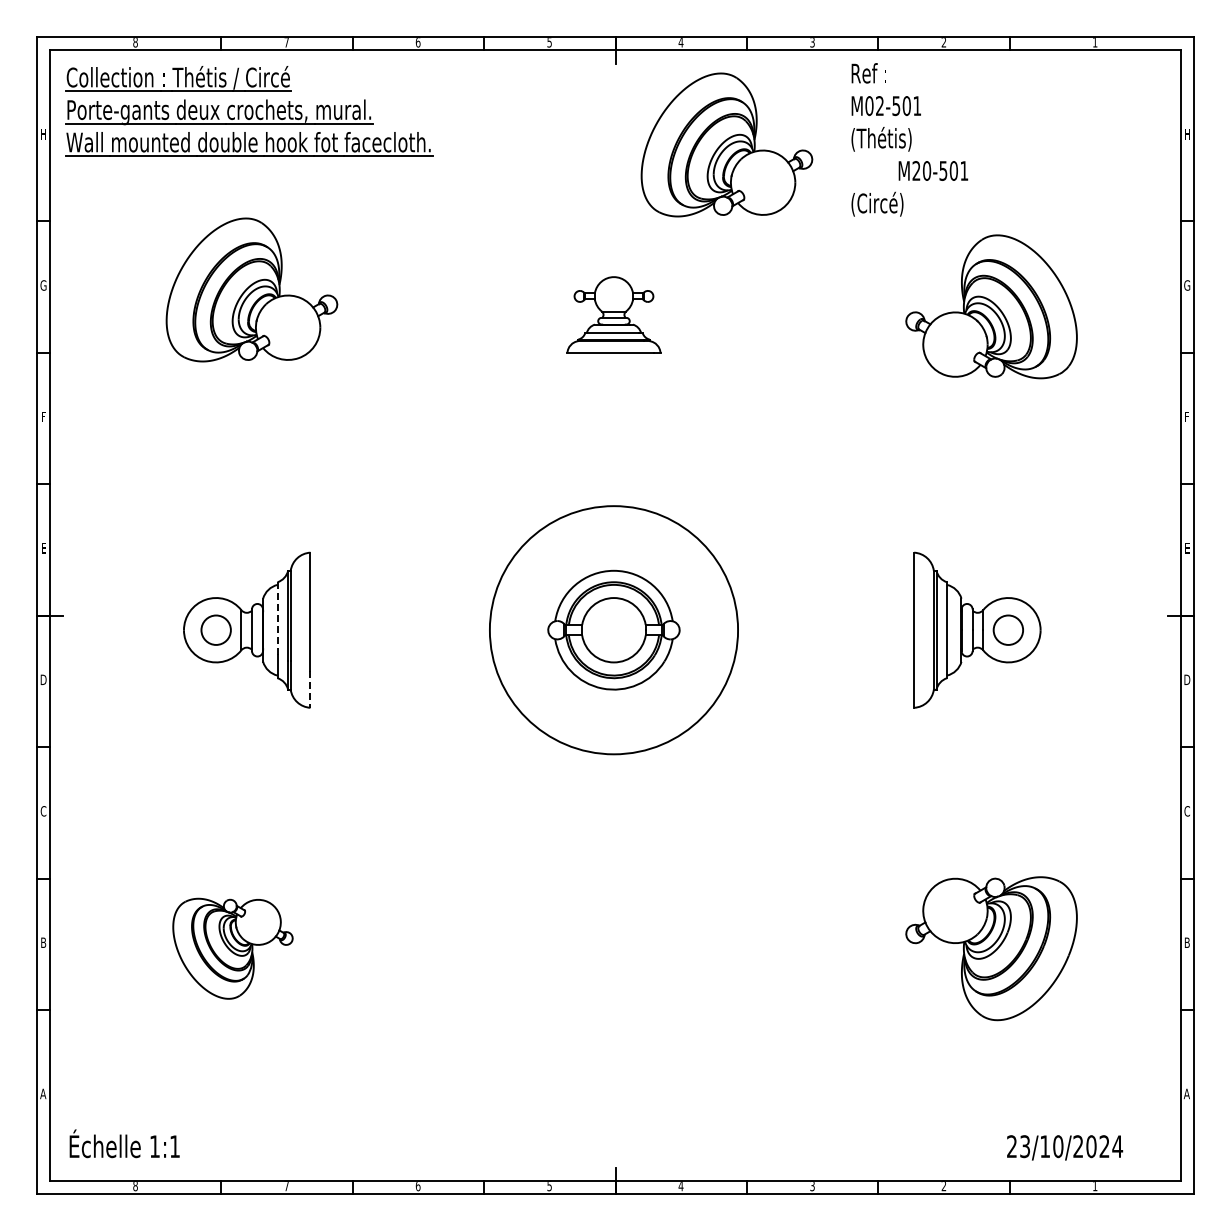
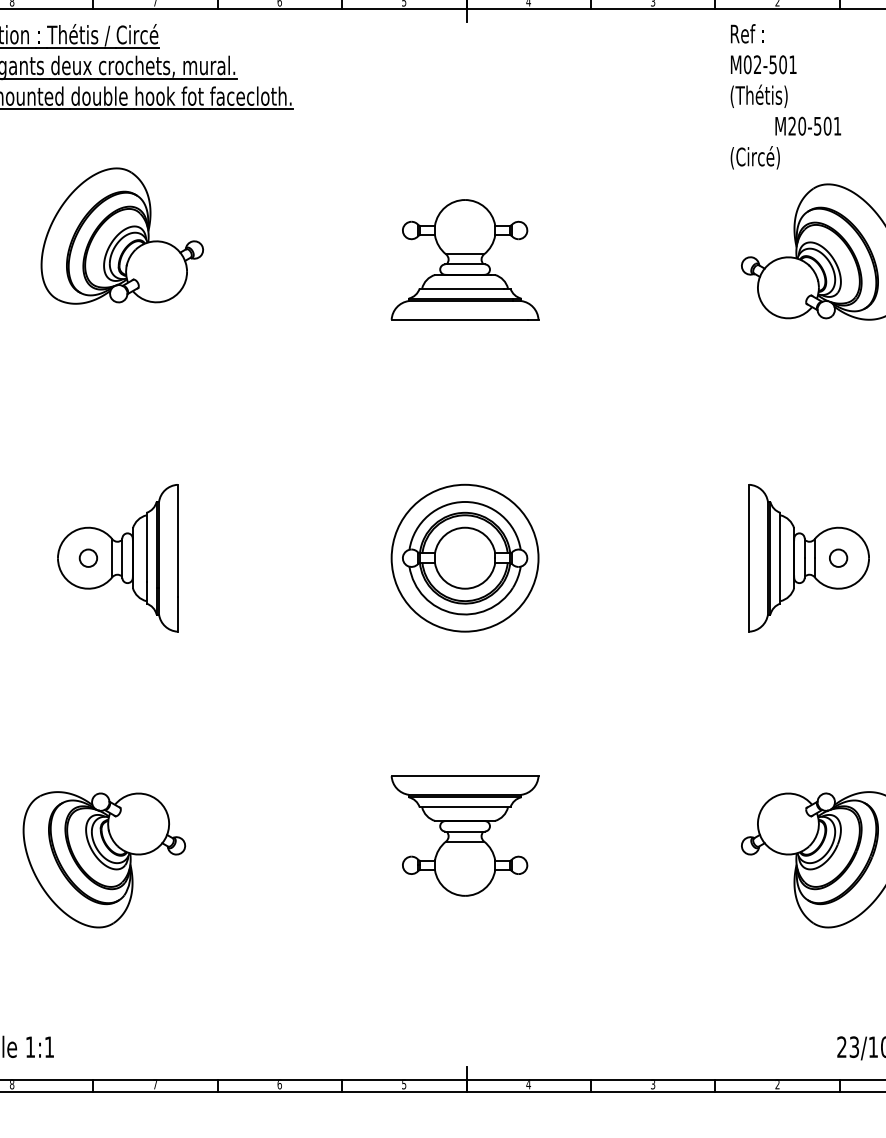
text: (909, 139) -> (785, 96), moved
part: (726, 144) -> (571, 98), removed
part: (613, 314) -> (464, 259), size x1.67
line: (277, 618) -> (146, 547), dashed -> solid
circle: (613, 629) -> (464, 557), size x0.62
circle: (216, 630) -> (88, 558), size x0.62
circle: (1008, 630) -> (838, 558), size x0.62
line: (310, 689) -> (177, 614), dashed -> solid
part: (613, 923) -> (464, 835), added
part: (232, 948) -> (103, 859), size x1.43

